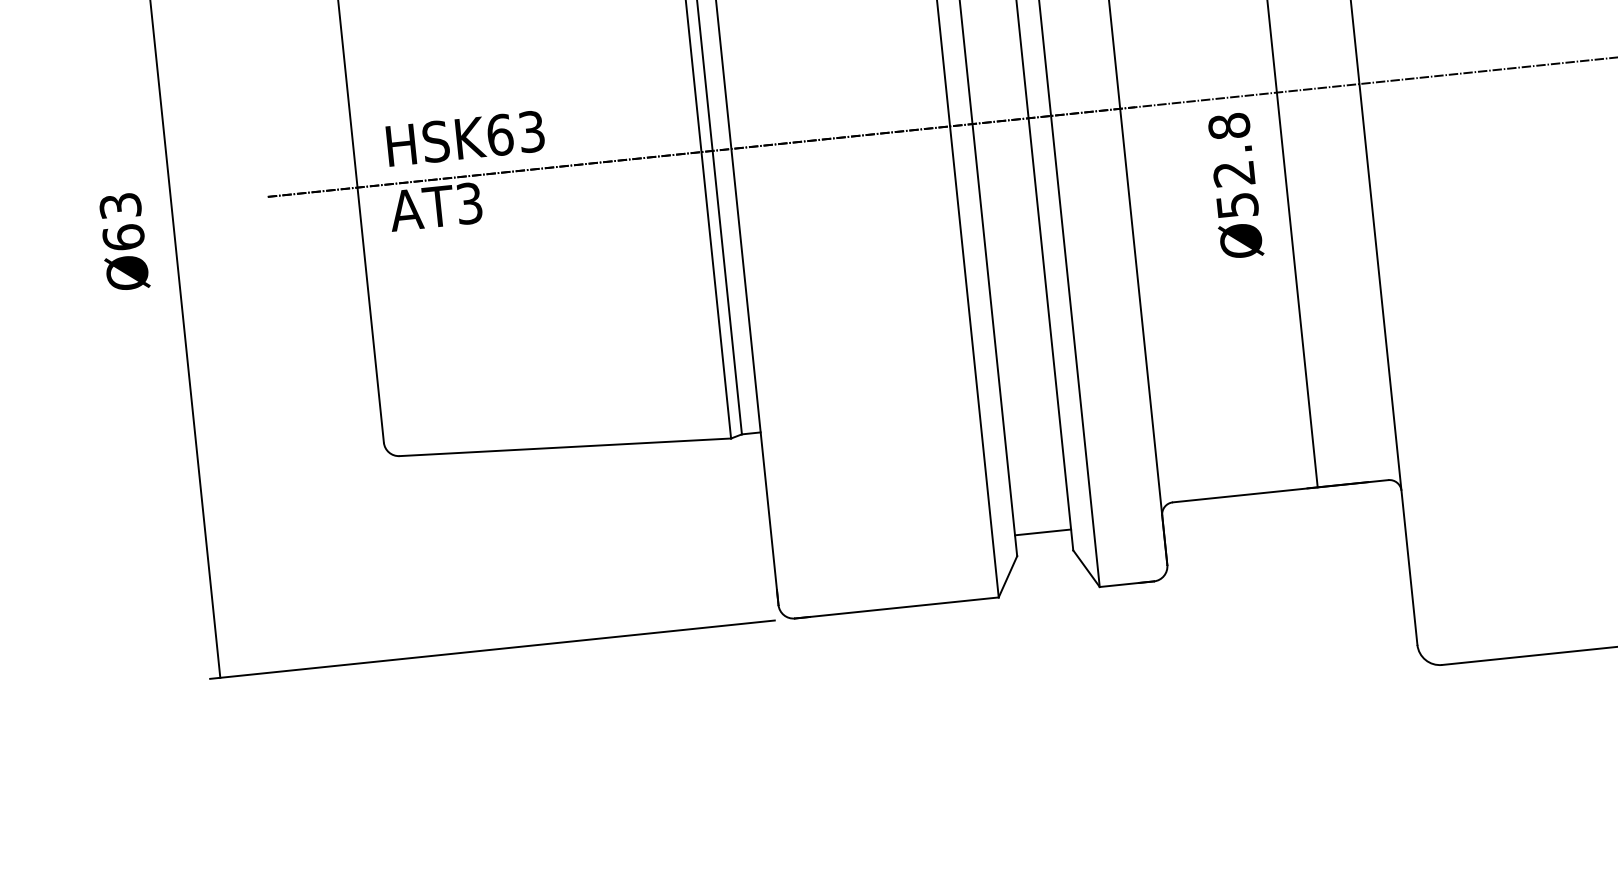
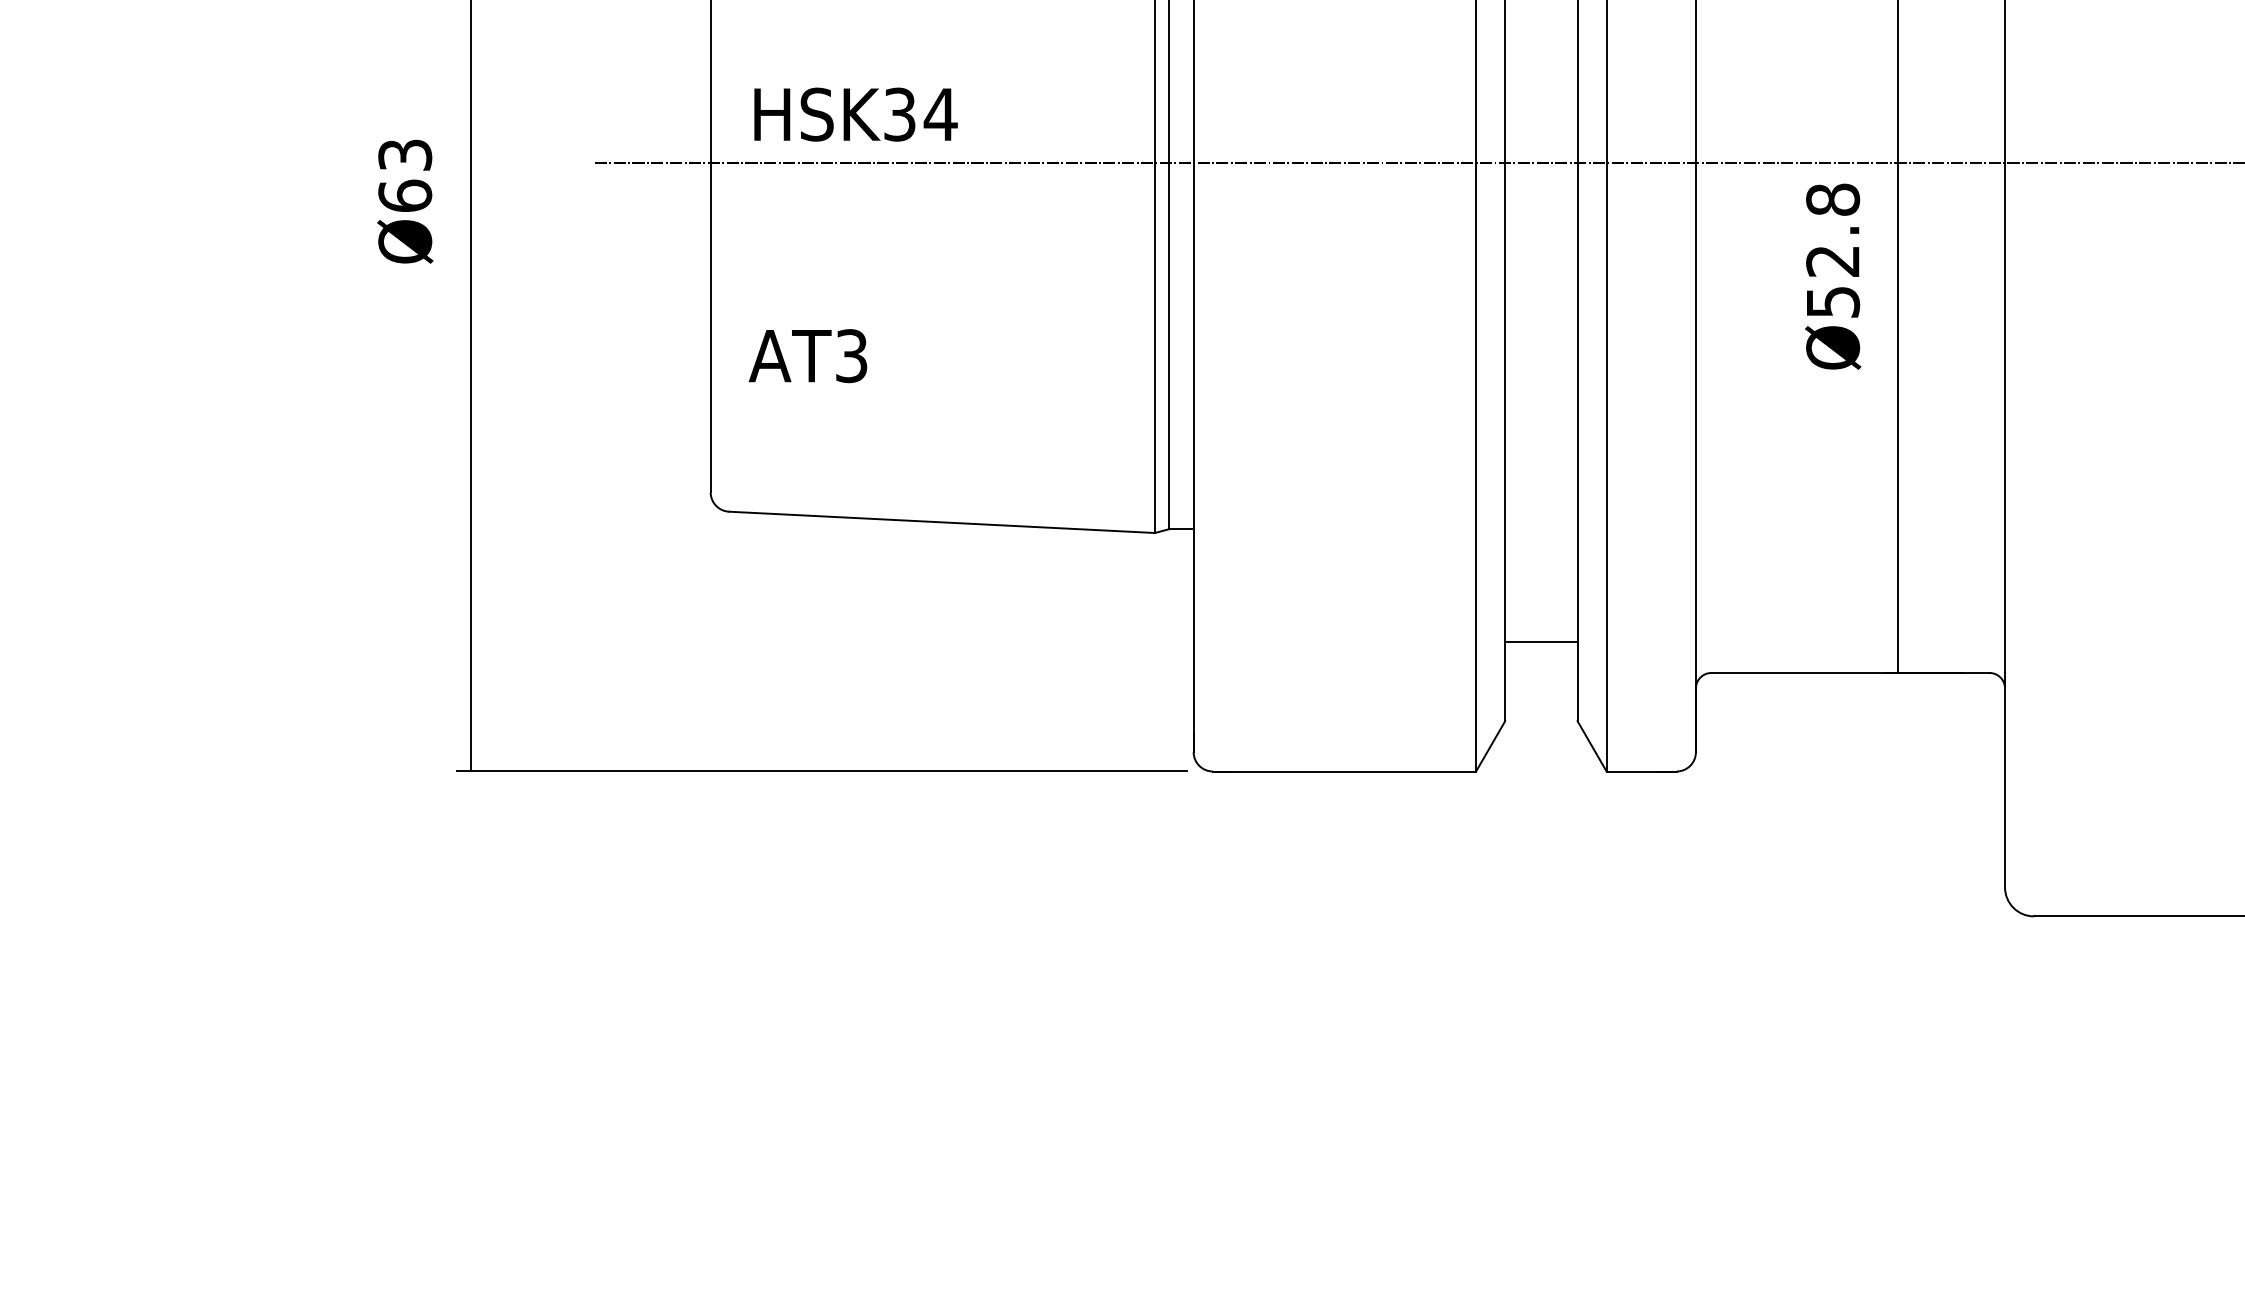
text: (516, 133) -> (920, 114), HSK63 -> HSK34
text: (435, 207) -> (807, 356), moved
line: (1043, 532) -> (1541, 642), moved

